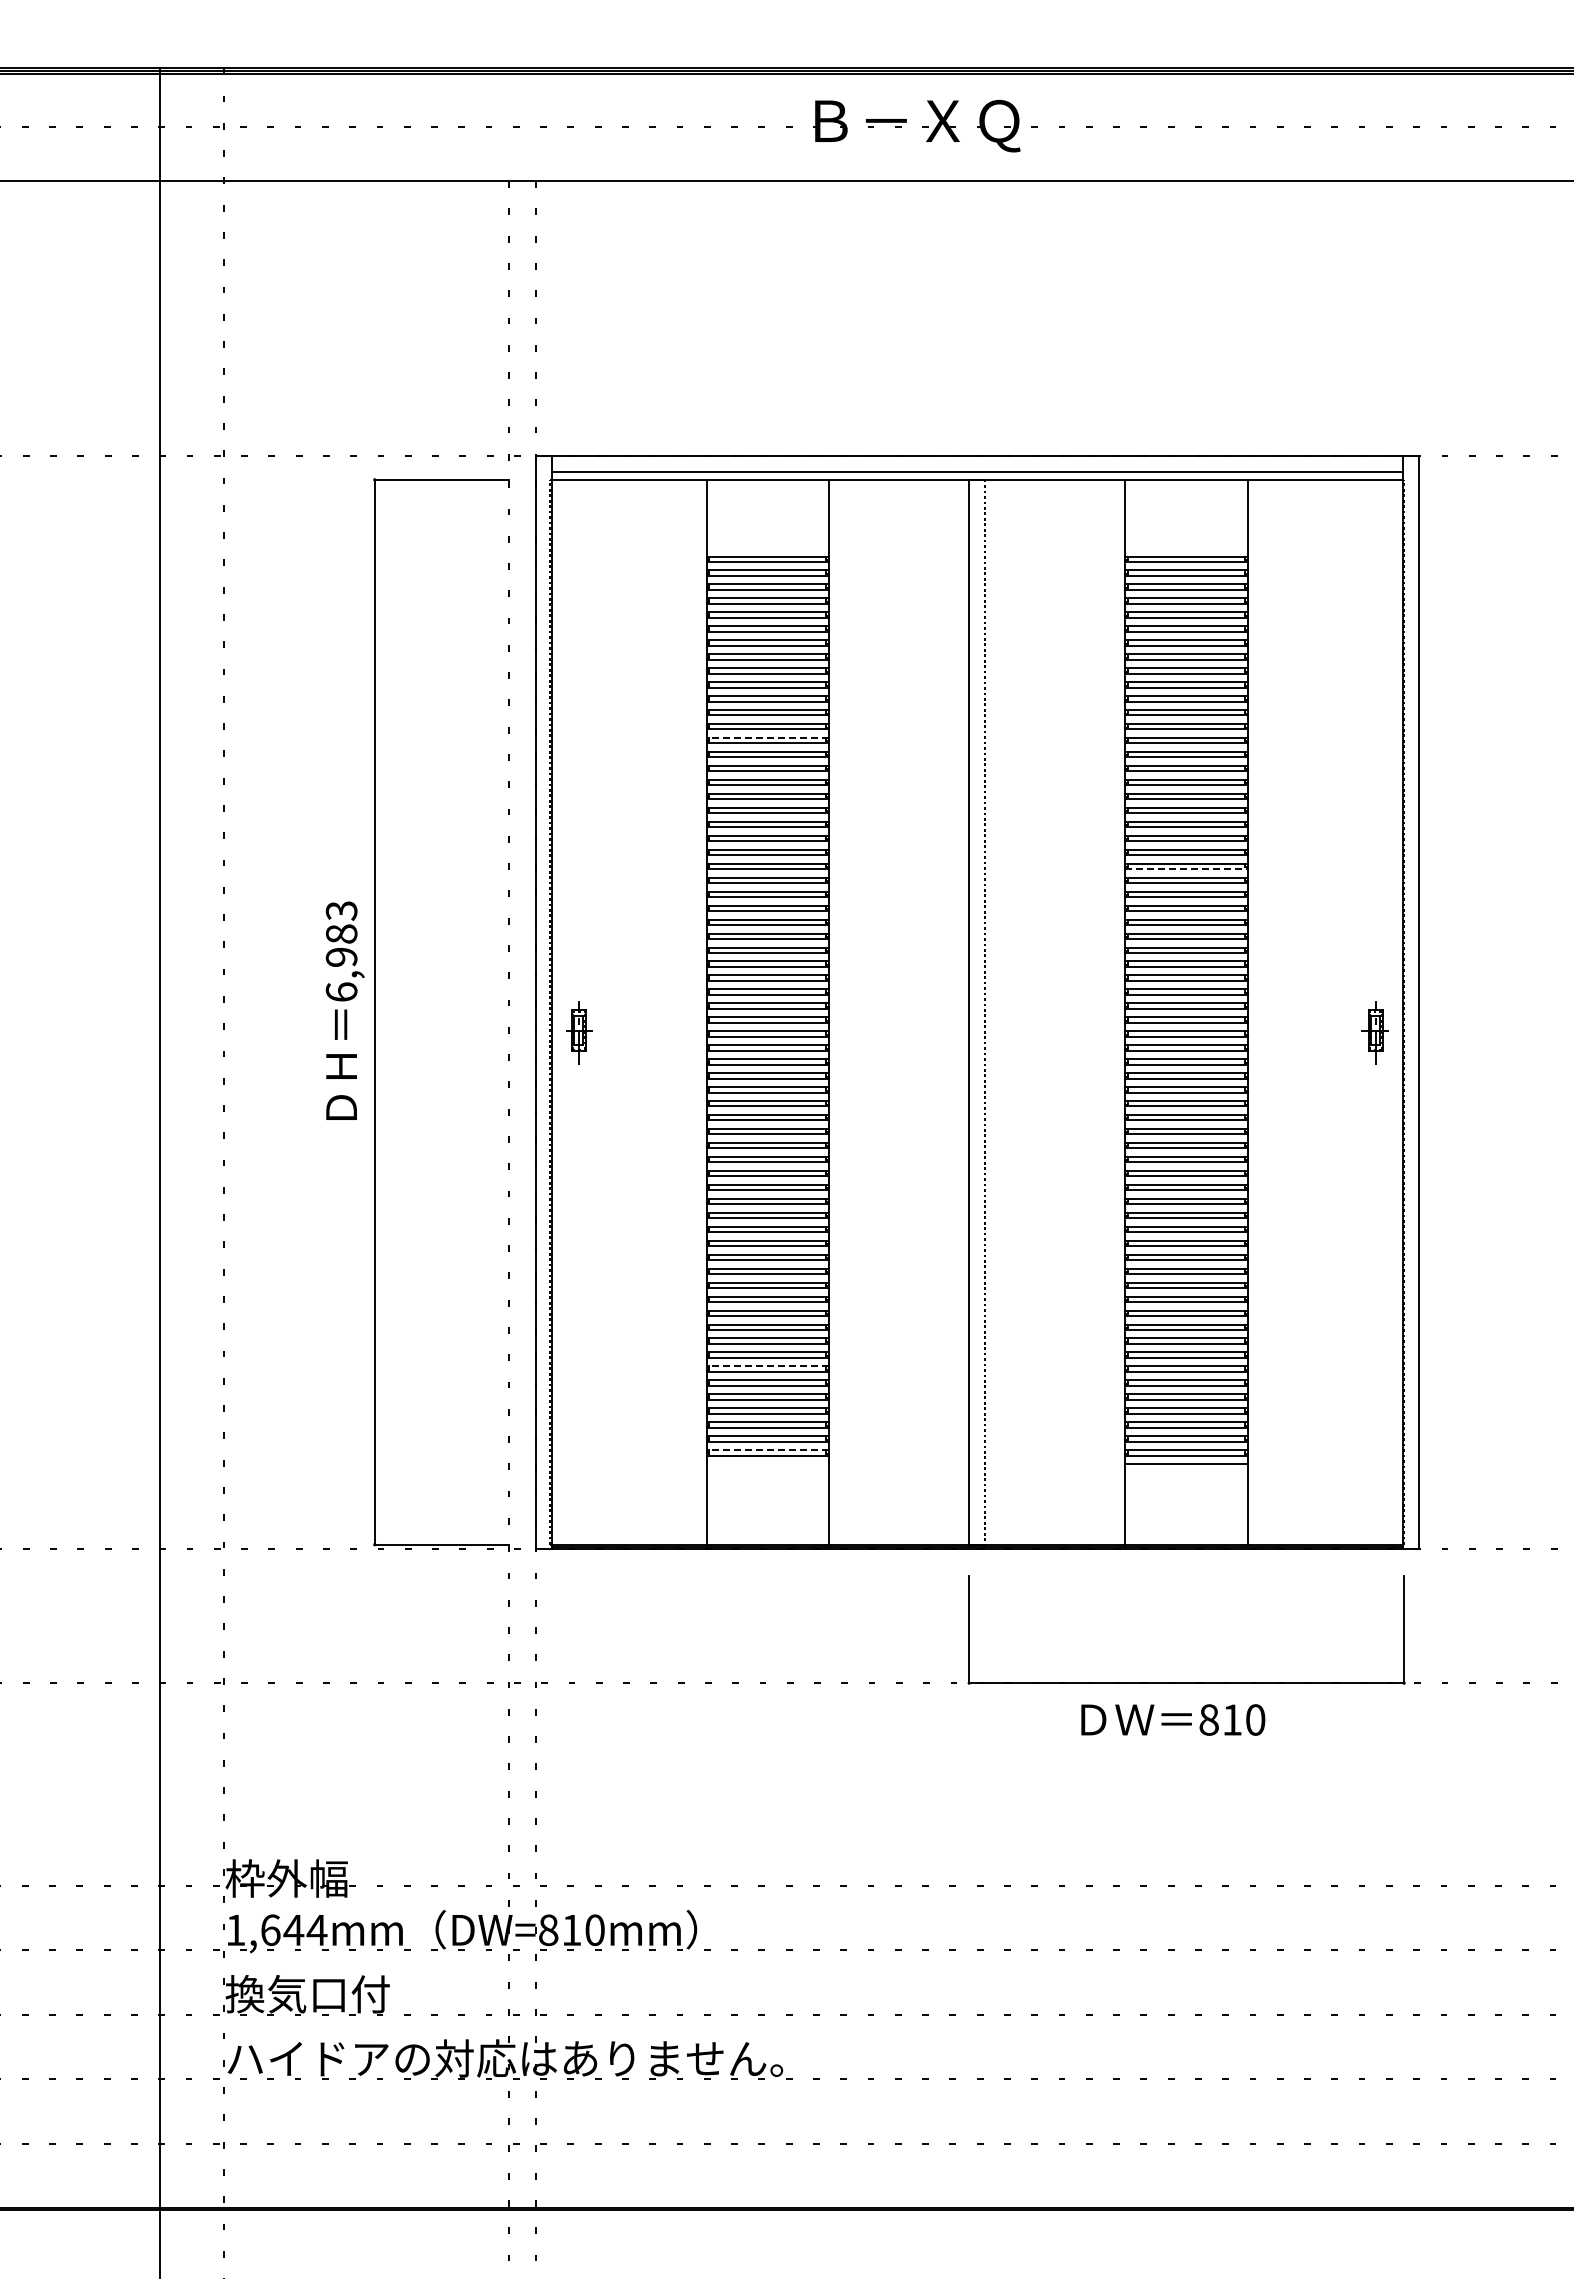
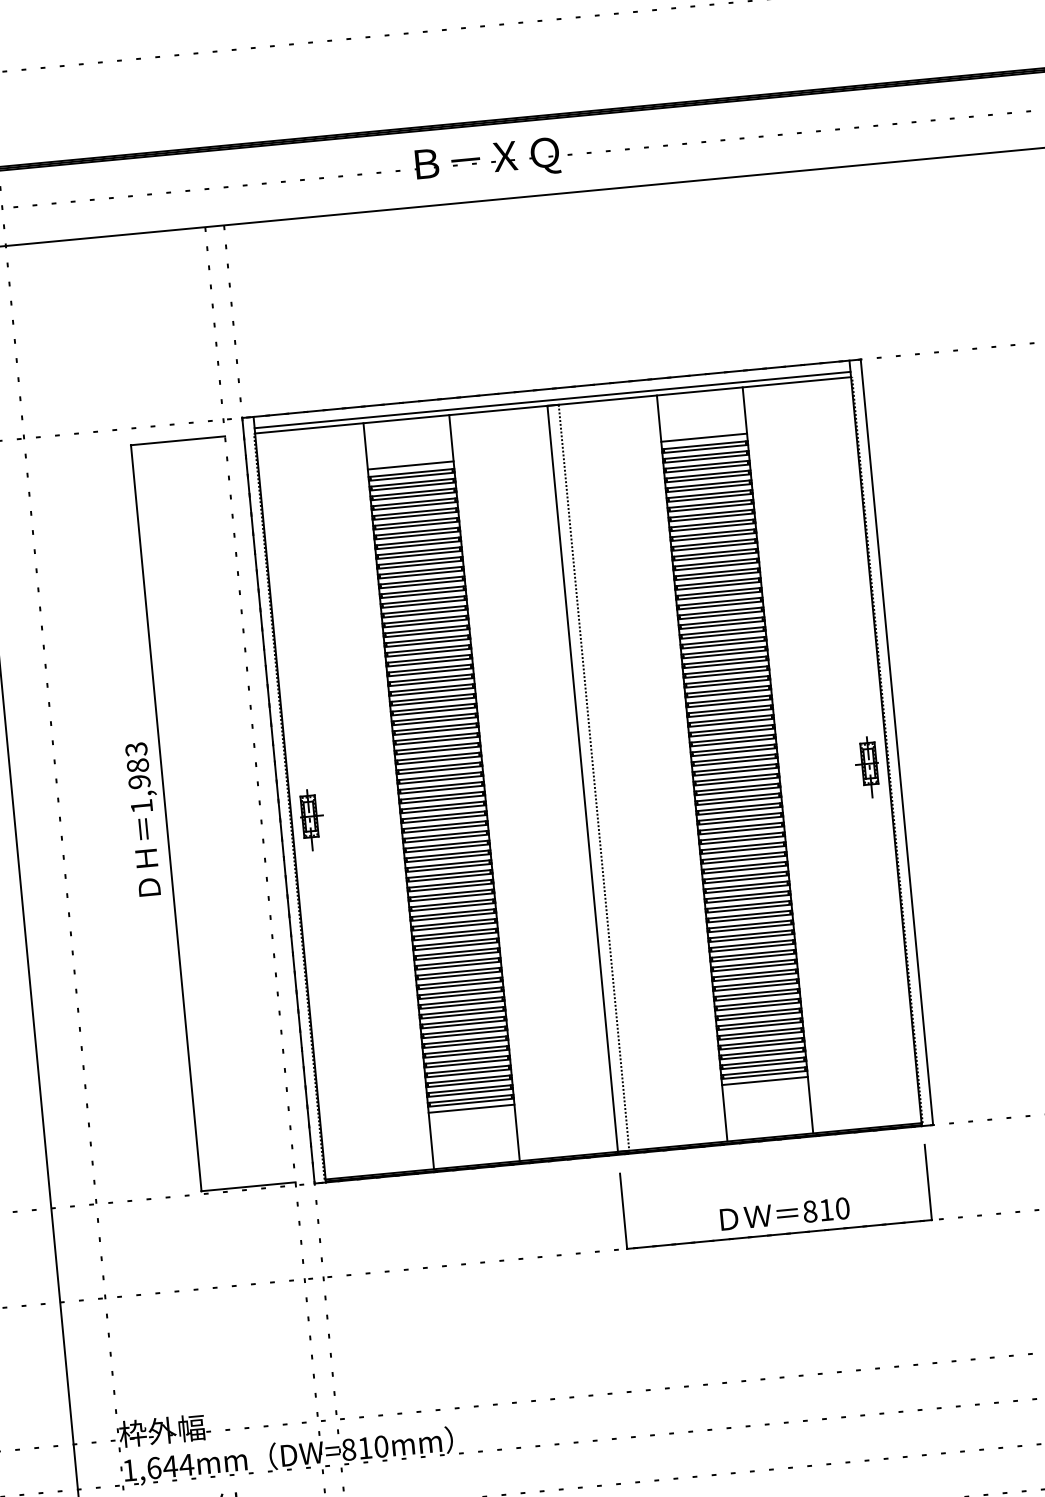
line: (767, 545) -> (410, 465), added
line: (1186, 545) -> (704, 437), added
line: (767, 738) -> (423, 600), dashed -> solid
line: (1187, 869) -> (726, 664), dashed -> solid
text: (341, 991) -> (141, 805), 6,983 -> 1,983
part: (580, 1034) -> (311, 820), size x1.43
part: (1372, 1034) -> (866, 767), size x1.43
line: (767, 1366) -> (464, 1040), dashed -> solid
line: (767, 1450) -> (470, 1099), dashed -> solid
line: (767, 1464) -> (471, 1109), added
text: (1173, 1719) -> (785, 1213), moved

